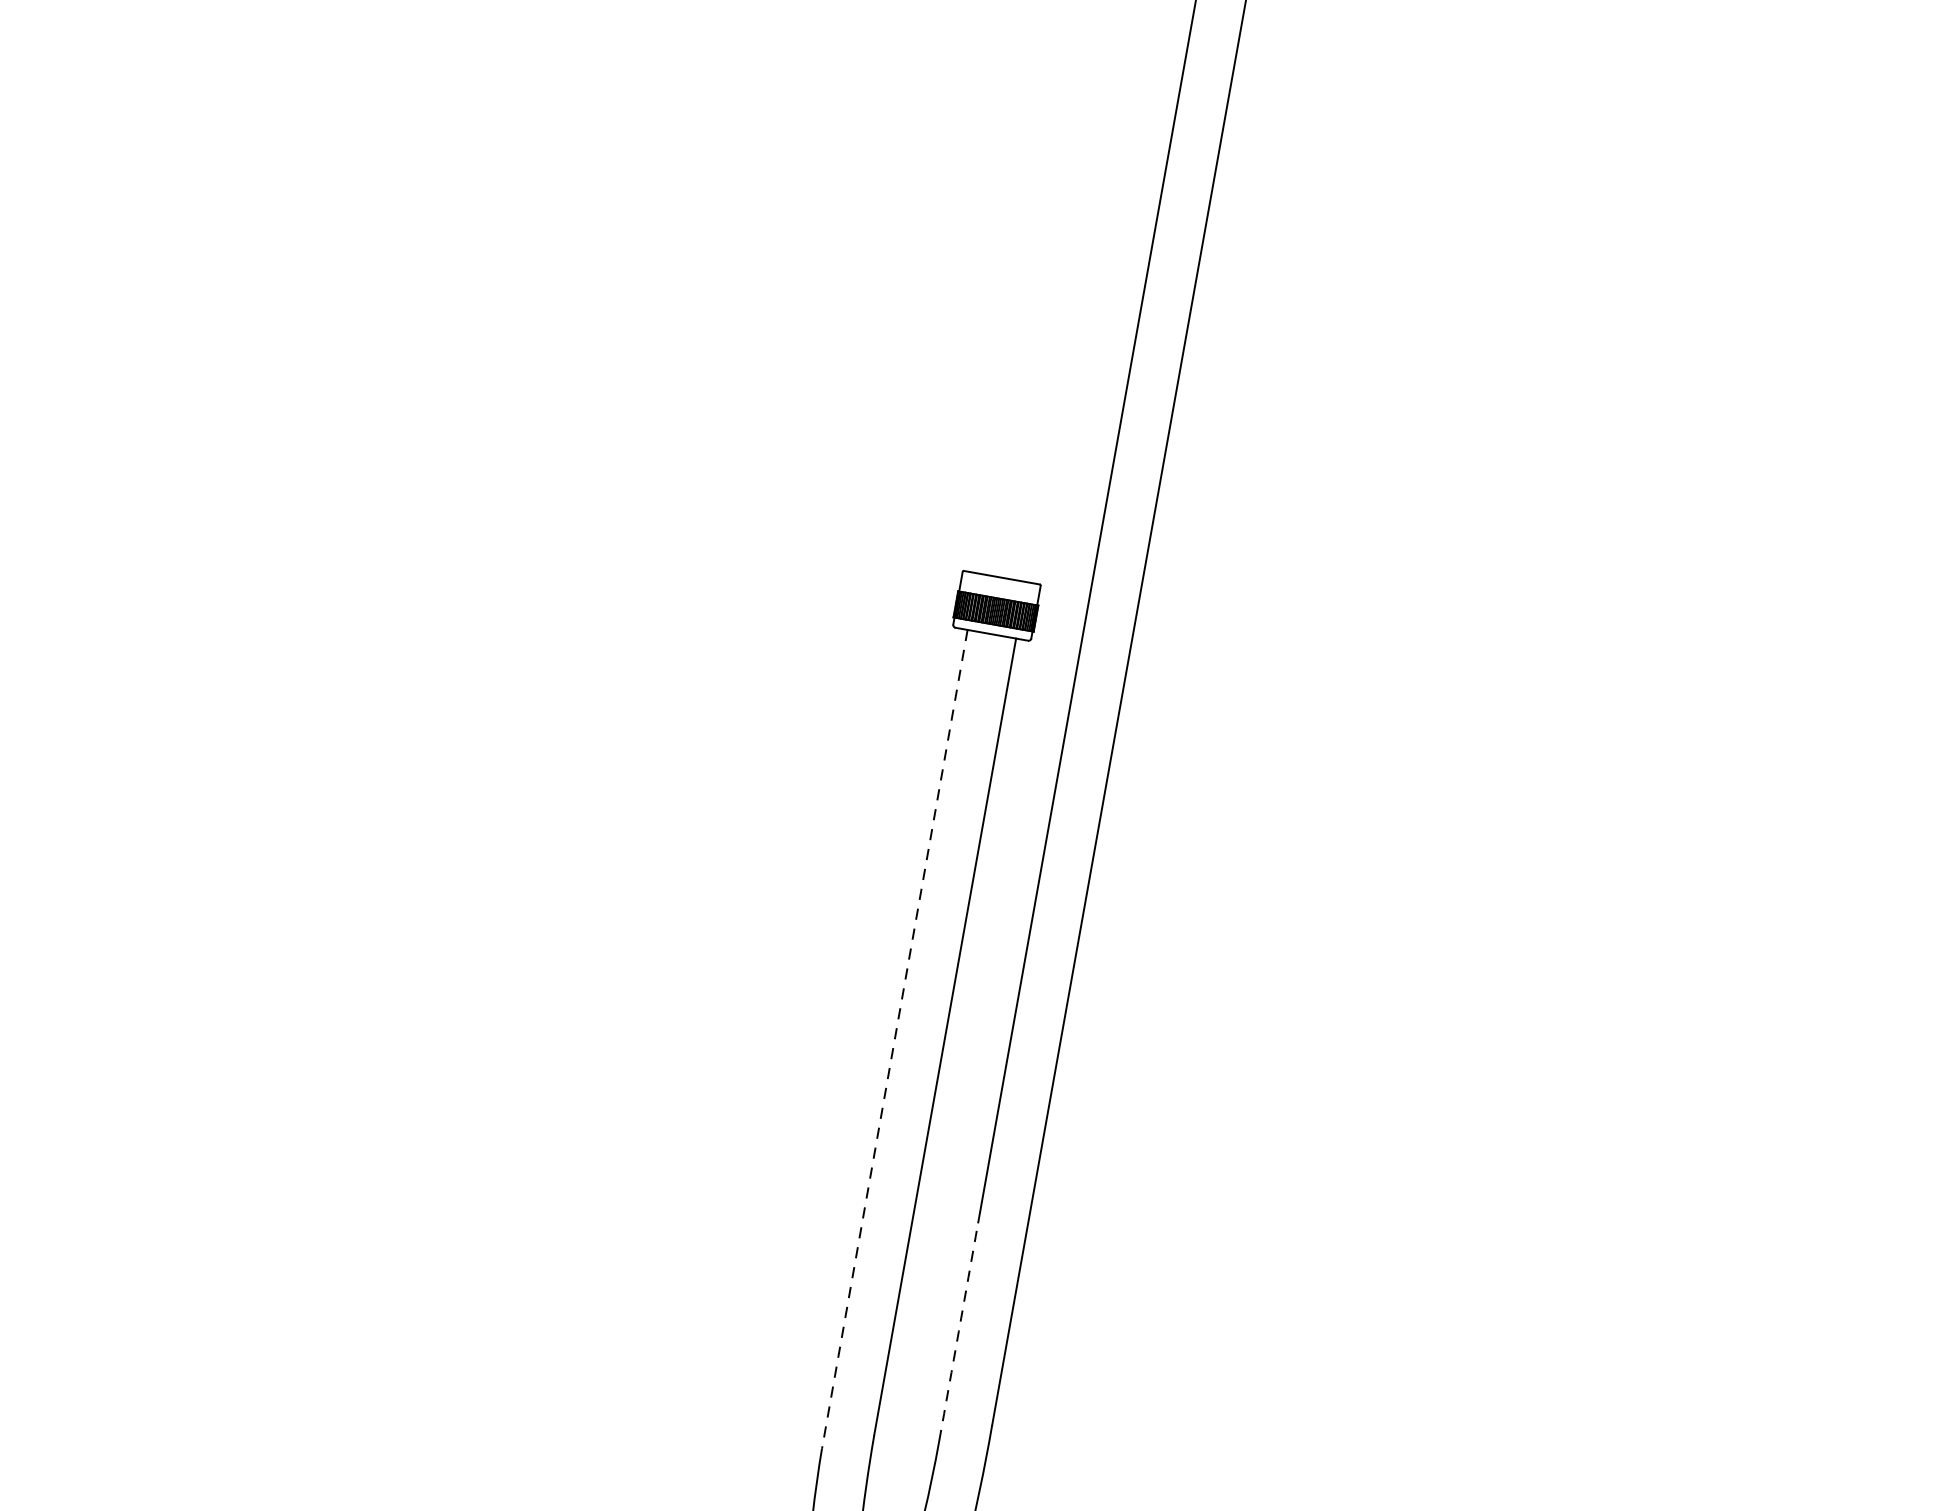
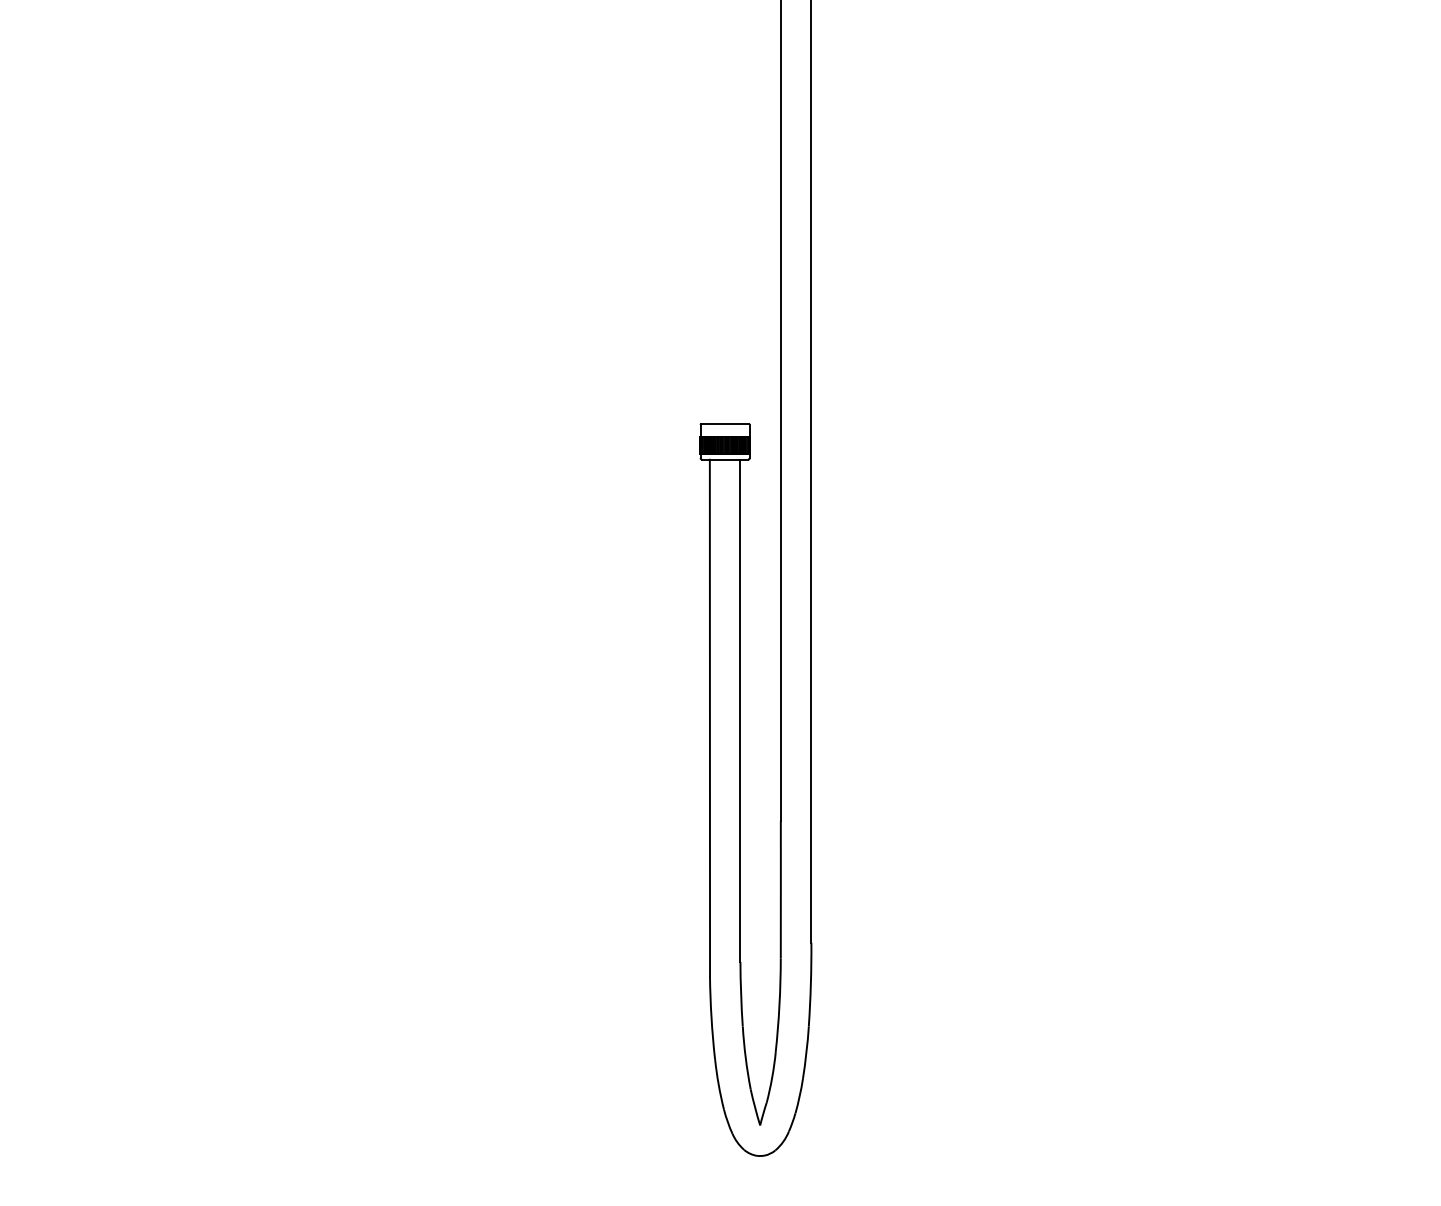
line: (893, 1040) -> (709, 718), dashed -> solid
arc: (958, 1331) -> (780, 889), dashed -> solid

